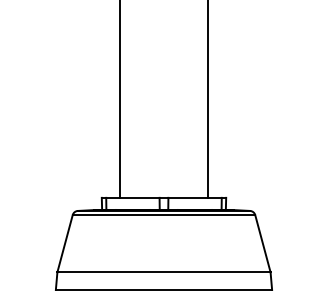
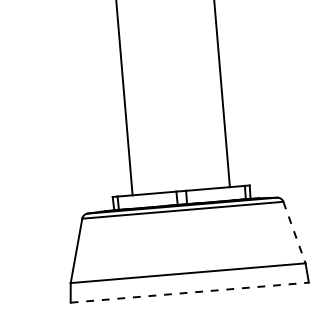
line: (262, 243) -> (293, 232), solid -> dashed
line: (164, 289) -> (190, 292), solid -> dashed

